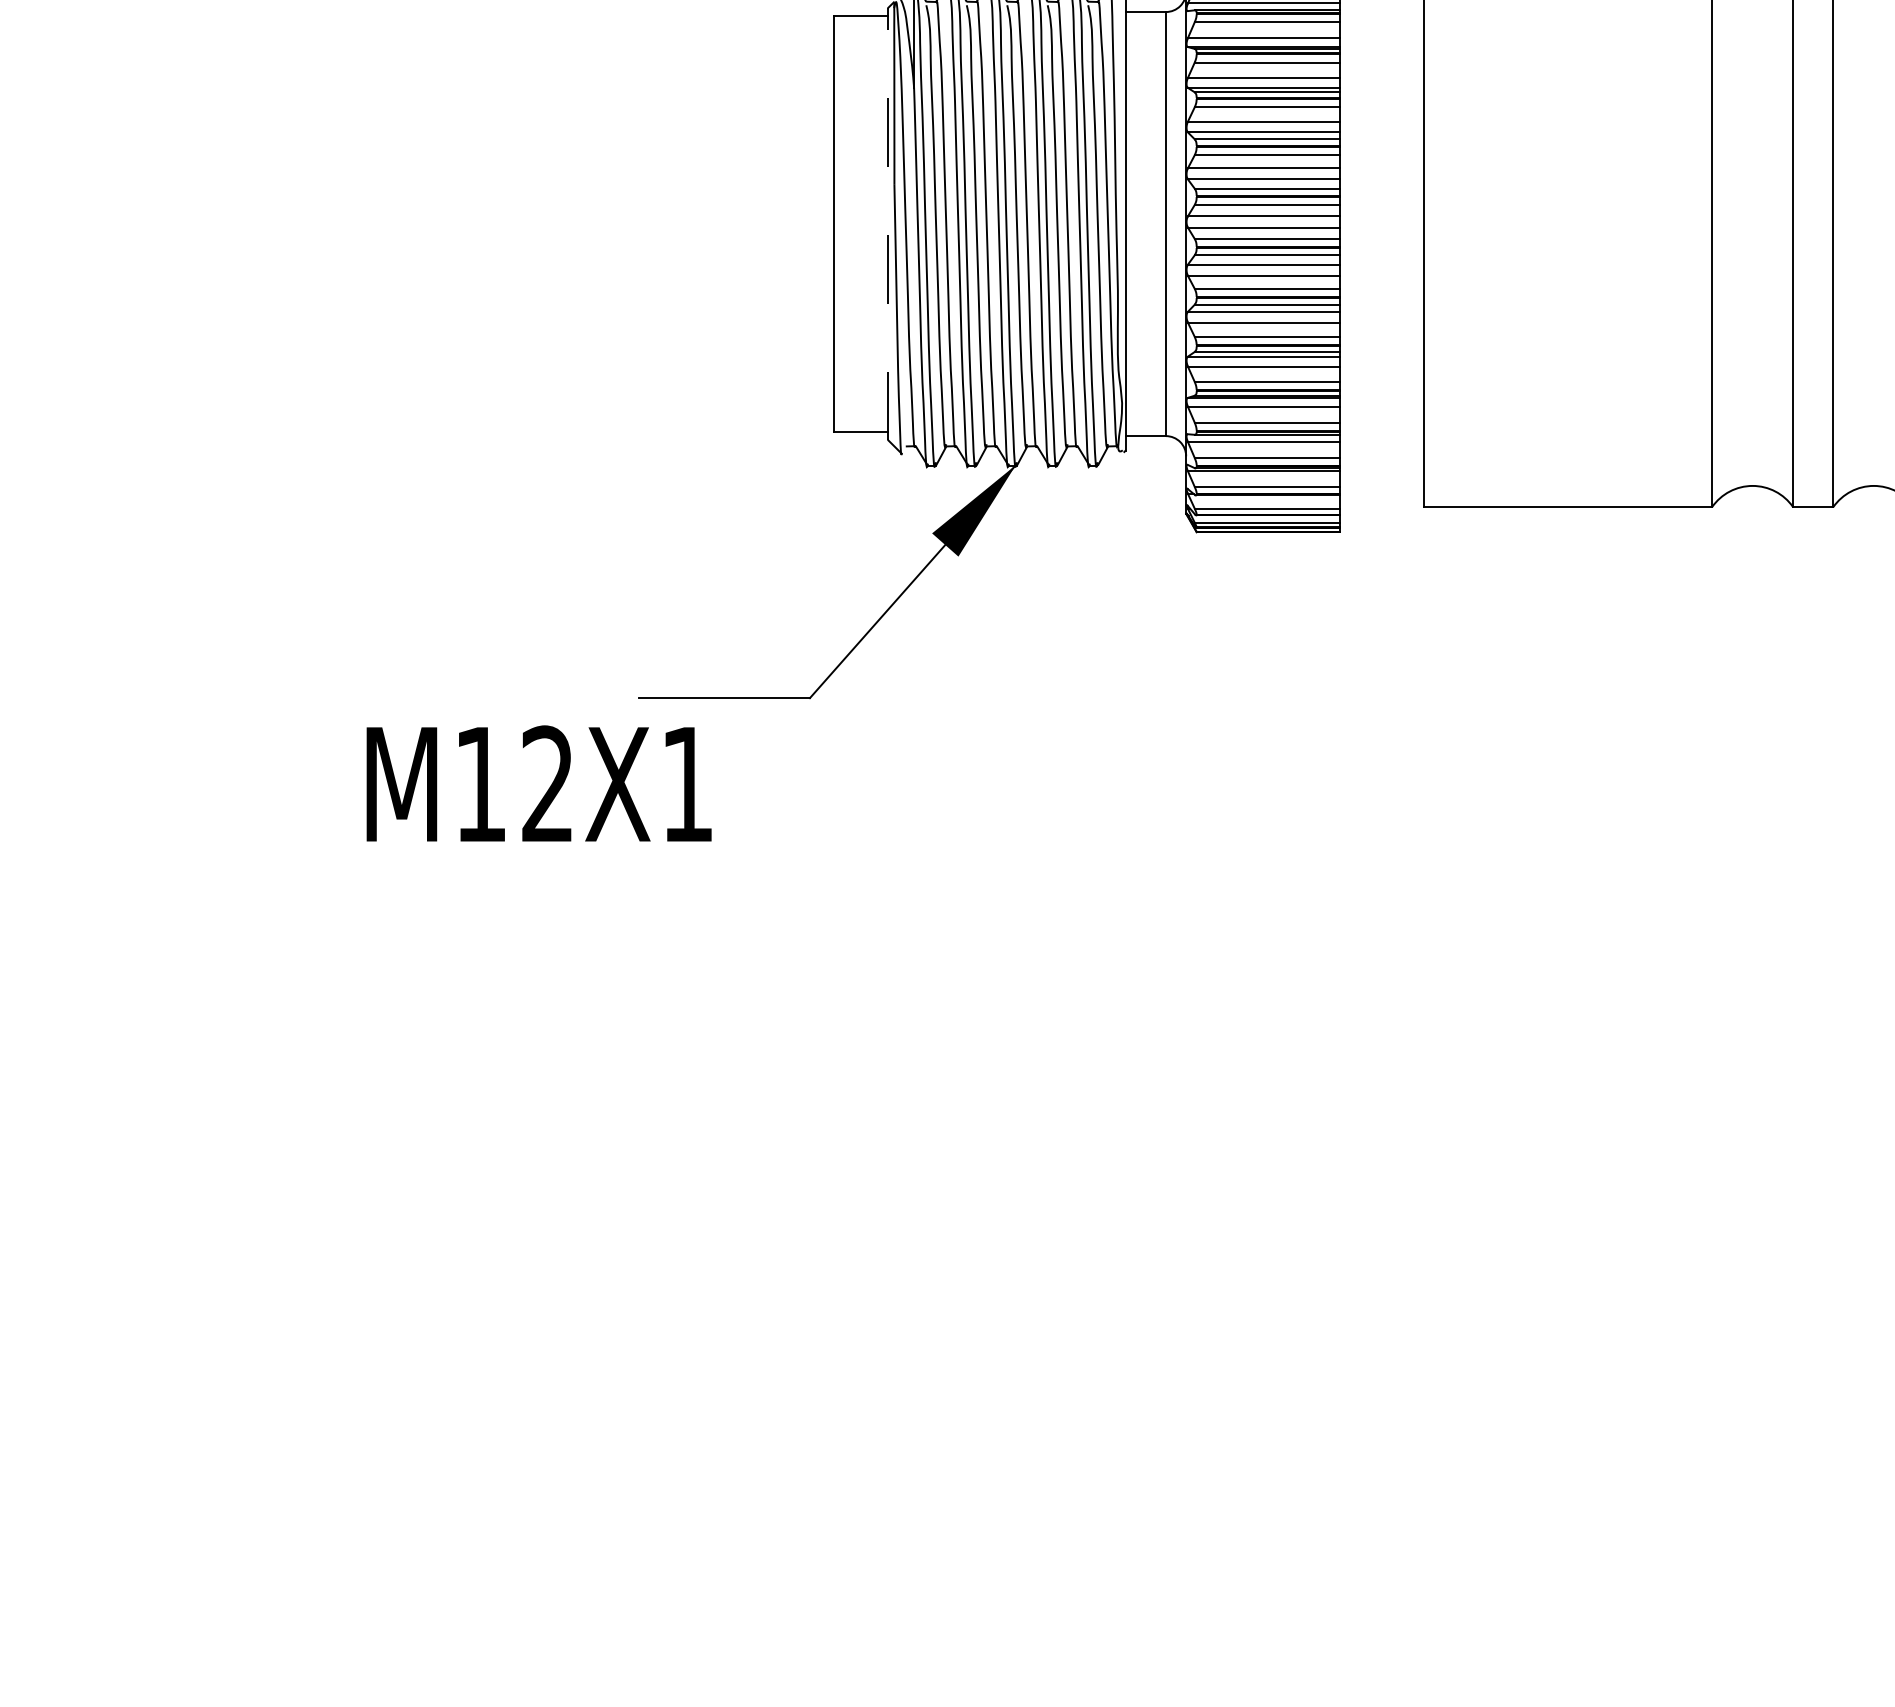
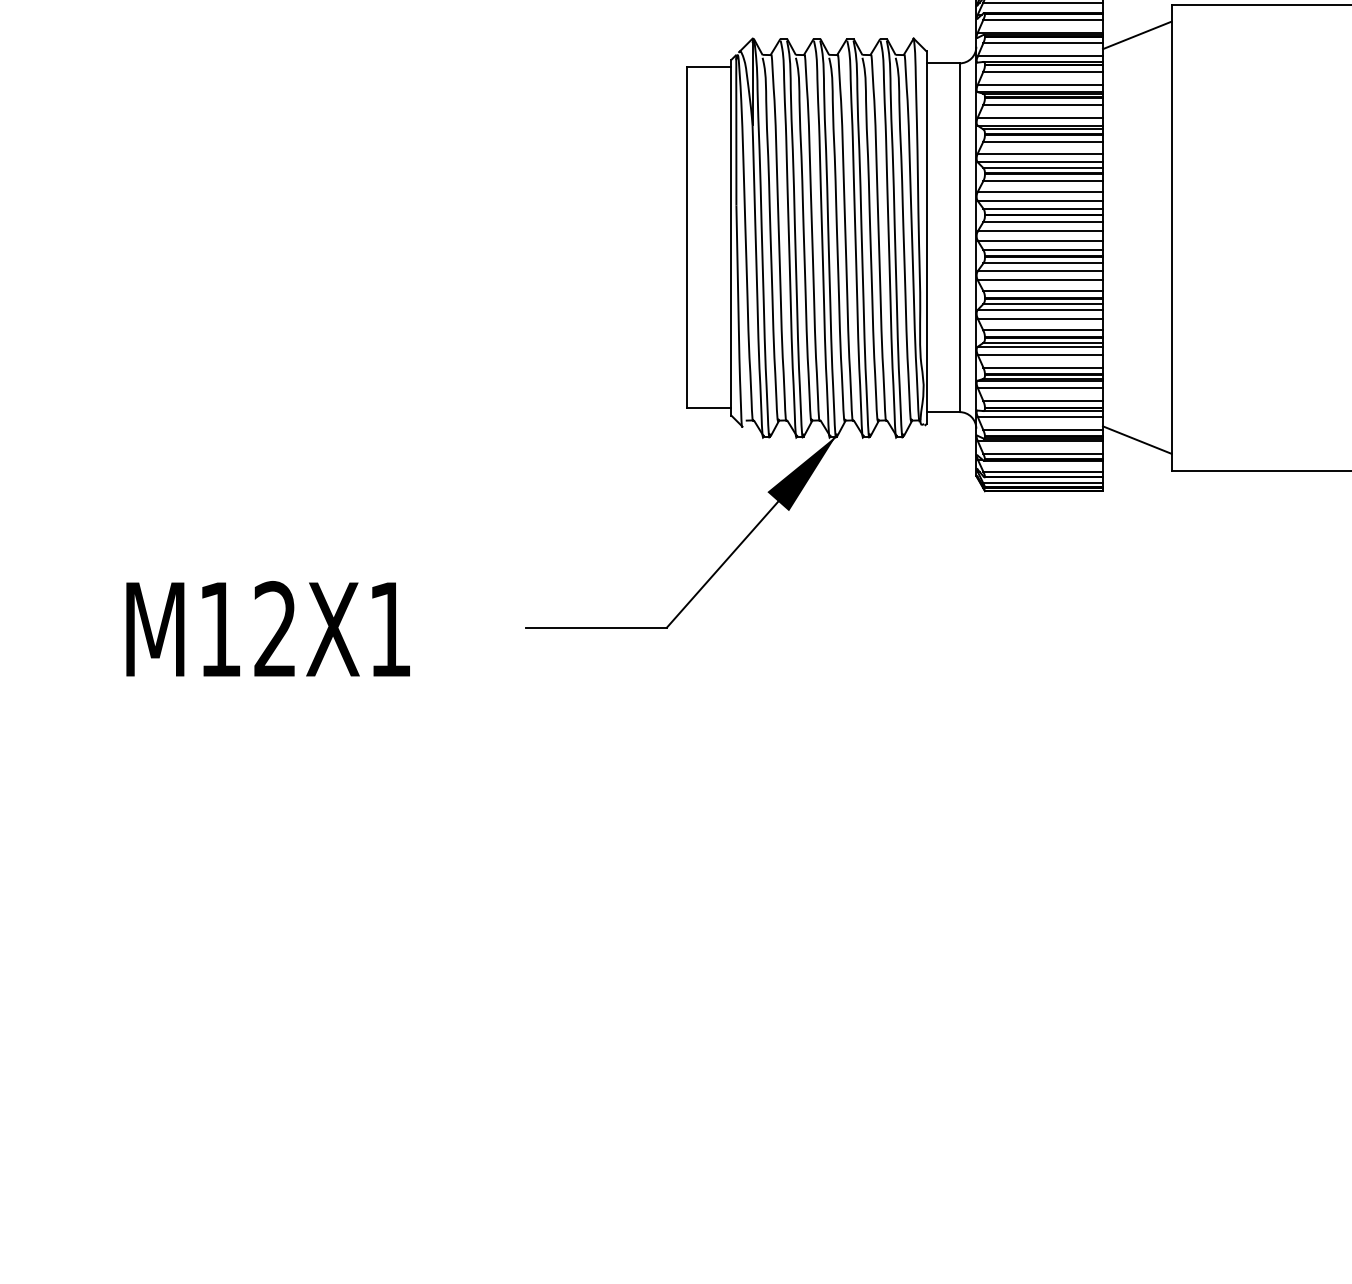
line: (888, 223) -> (731, 237), dashed -> solid
line: (1381, 469) -> (1136, 439), added
text: (538, 783) -> (267, 628), moved

